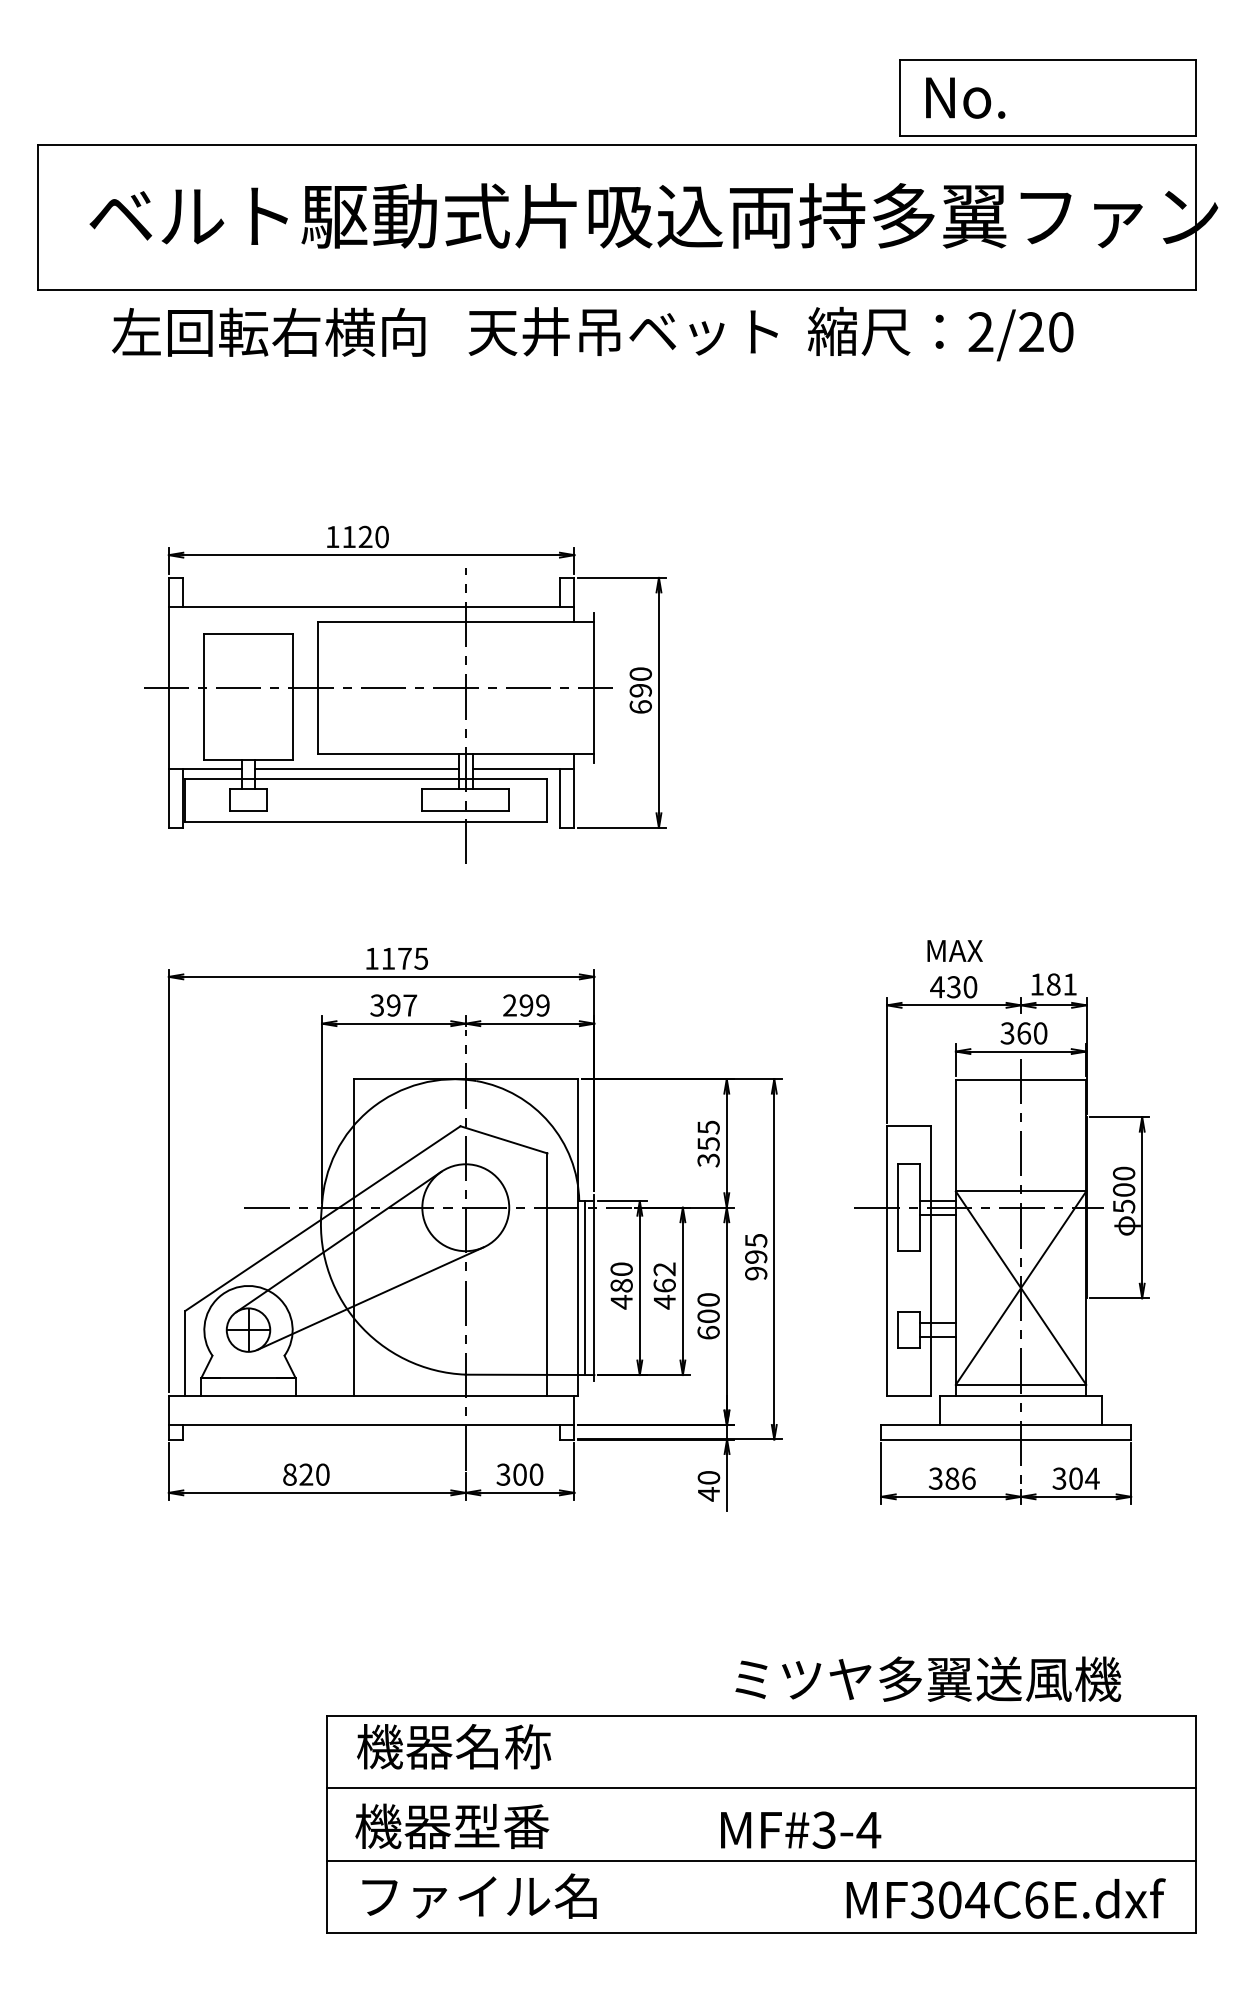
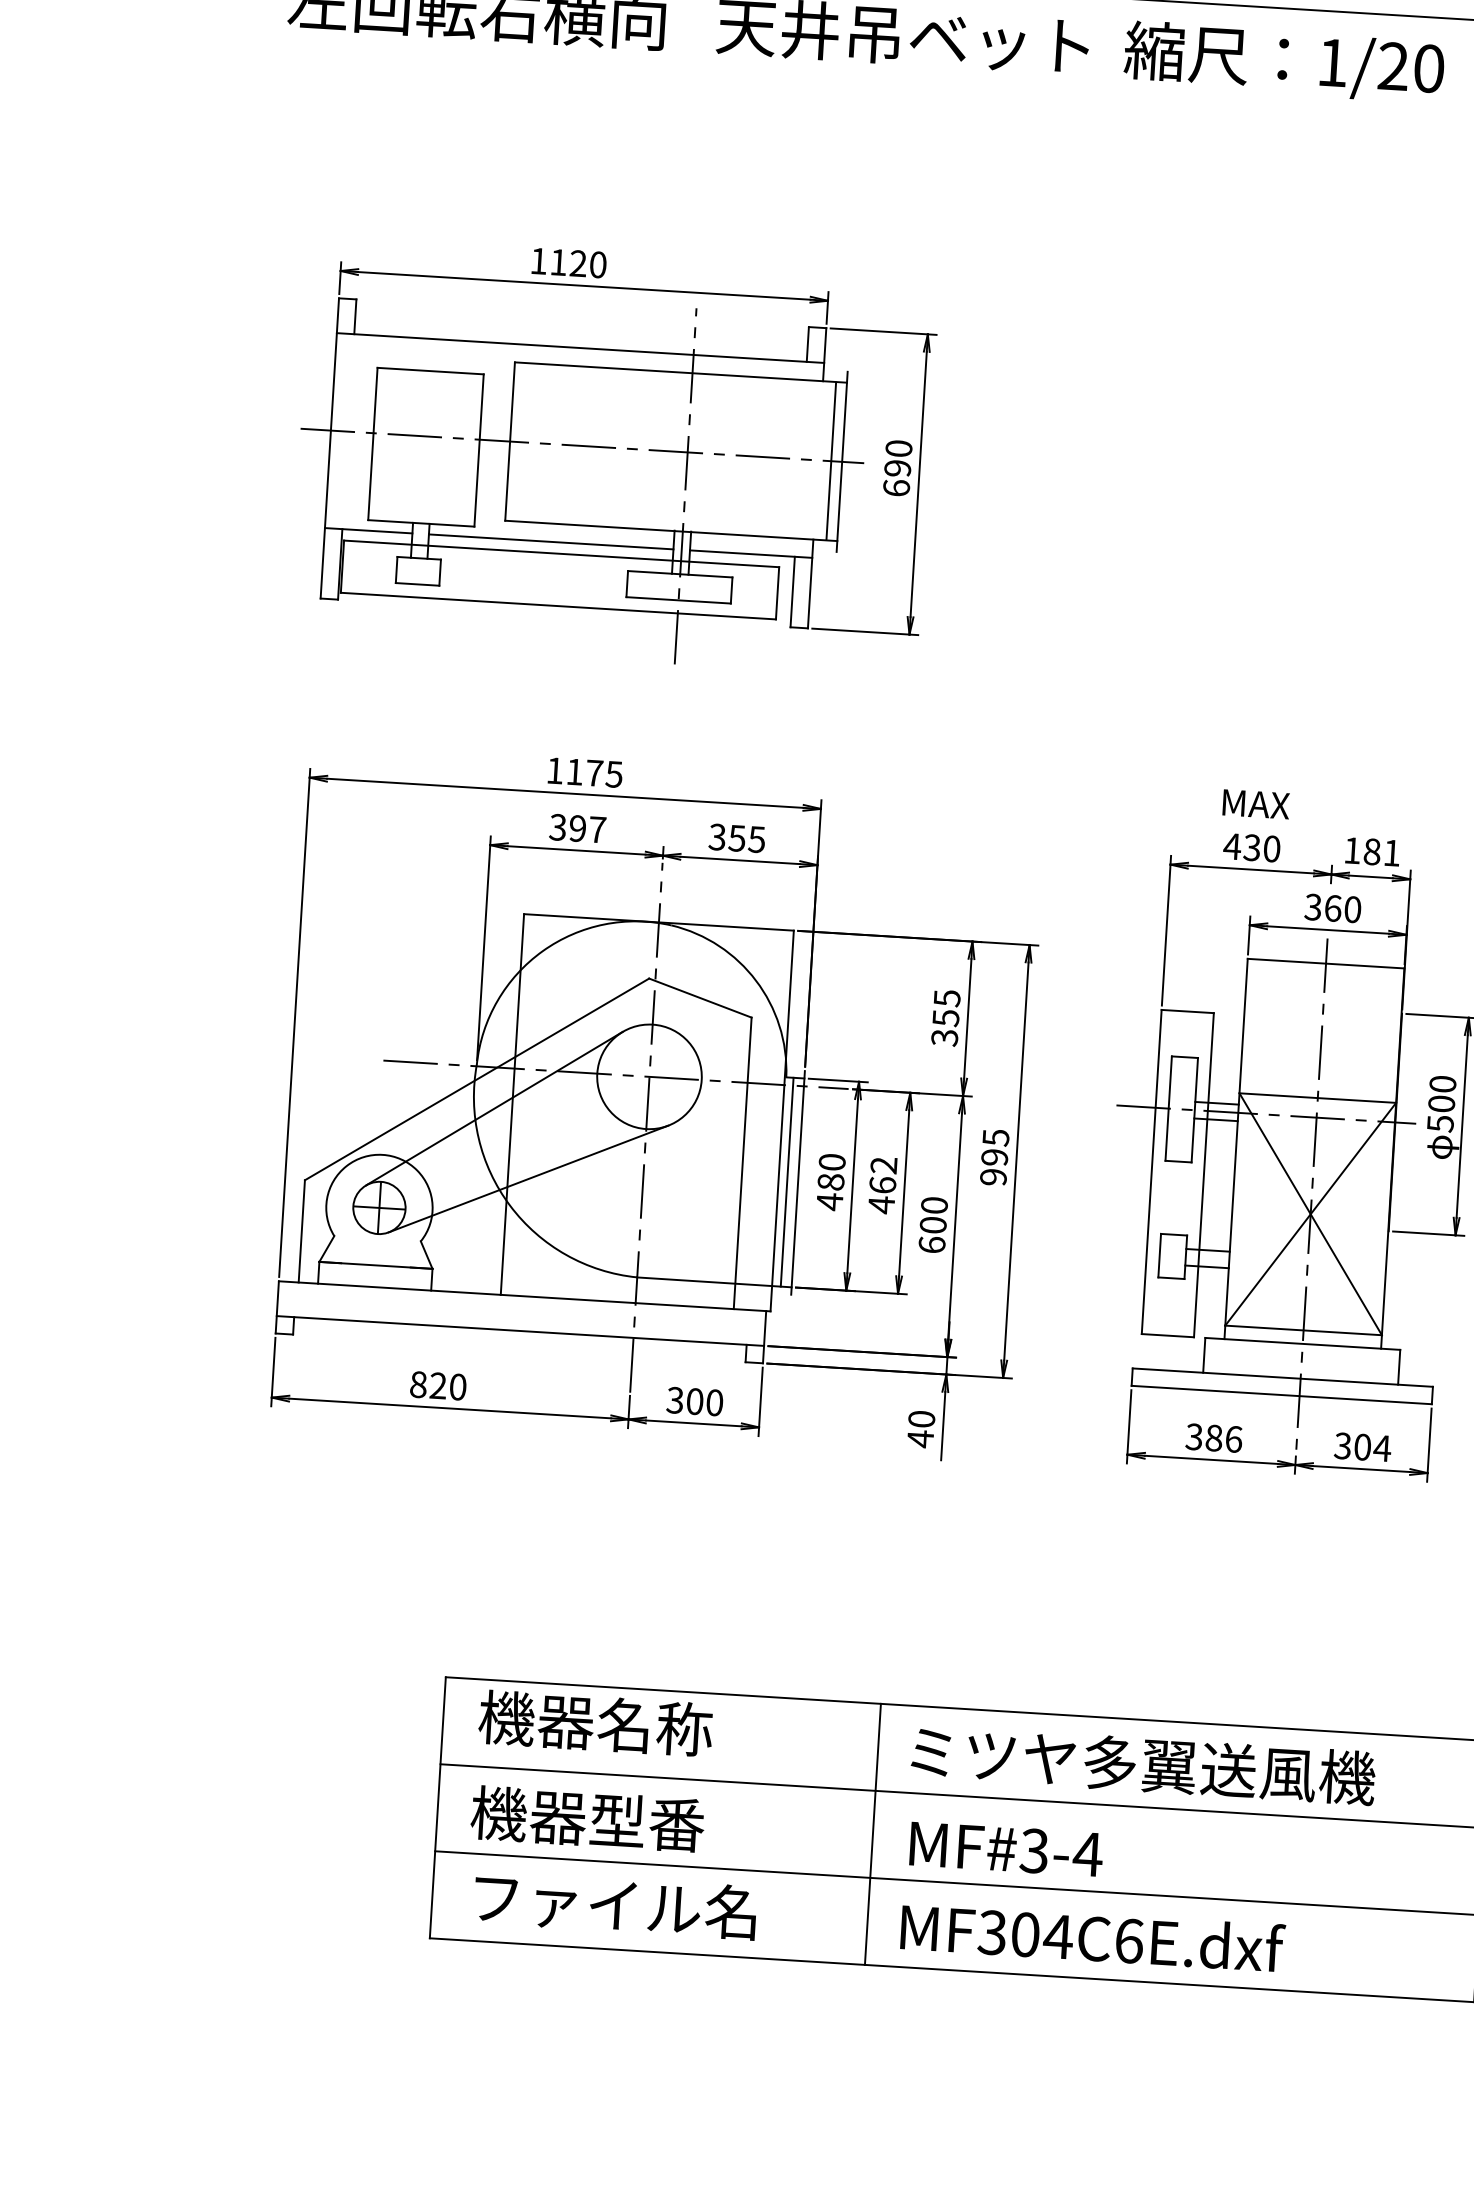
text: (980, 331) -> (1332, 61), 2/20 -> 1/20
line: (585, 687) -> (831, 460), added
text: (526, 1005) -> (737, 838), 299 -> 355
text: (928, 1678) -> (1143, 1764), moved
line: (689, 1824) -> (872, 1834), added
text: (1005, 1898) -> (1092, 1936), moved

